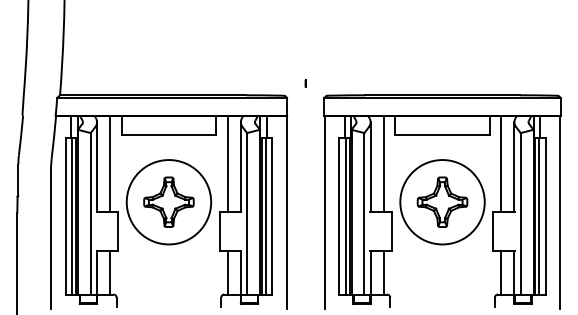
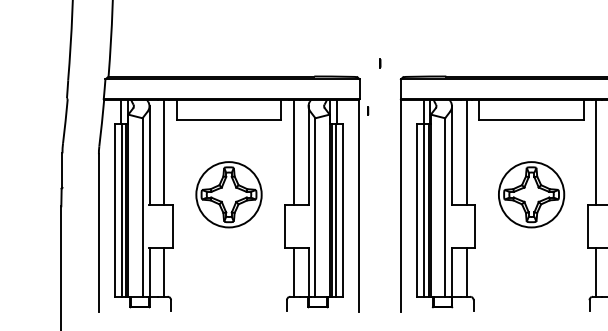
part: (294, 126) -> (367, 111), added
circle: (168, 202) -> (228, 195), size x0.7
circle: (442, 202) -> (531, 195), size x0.7

